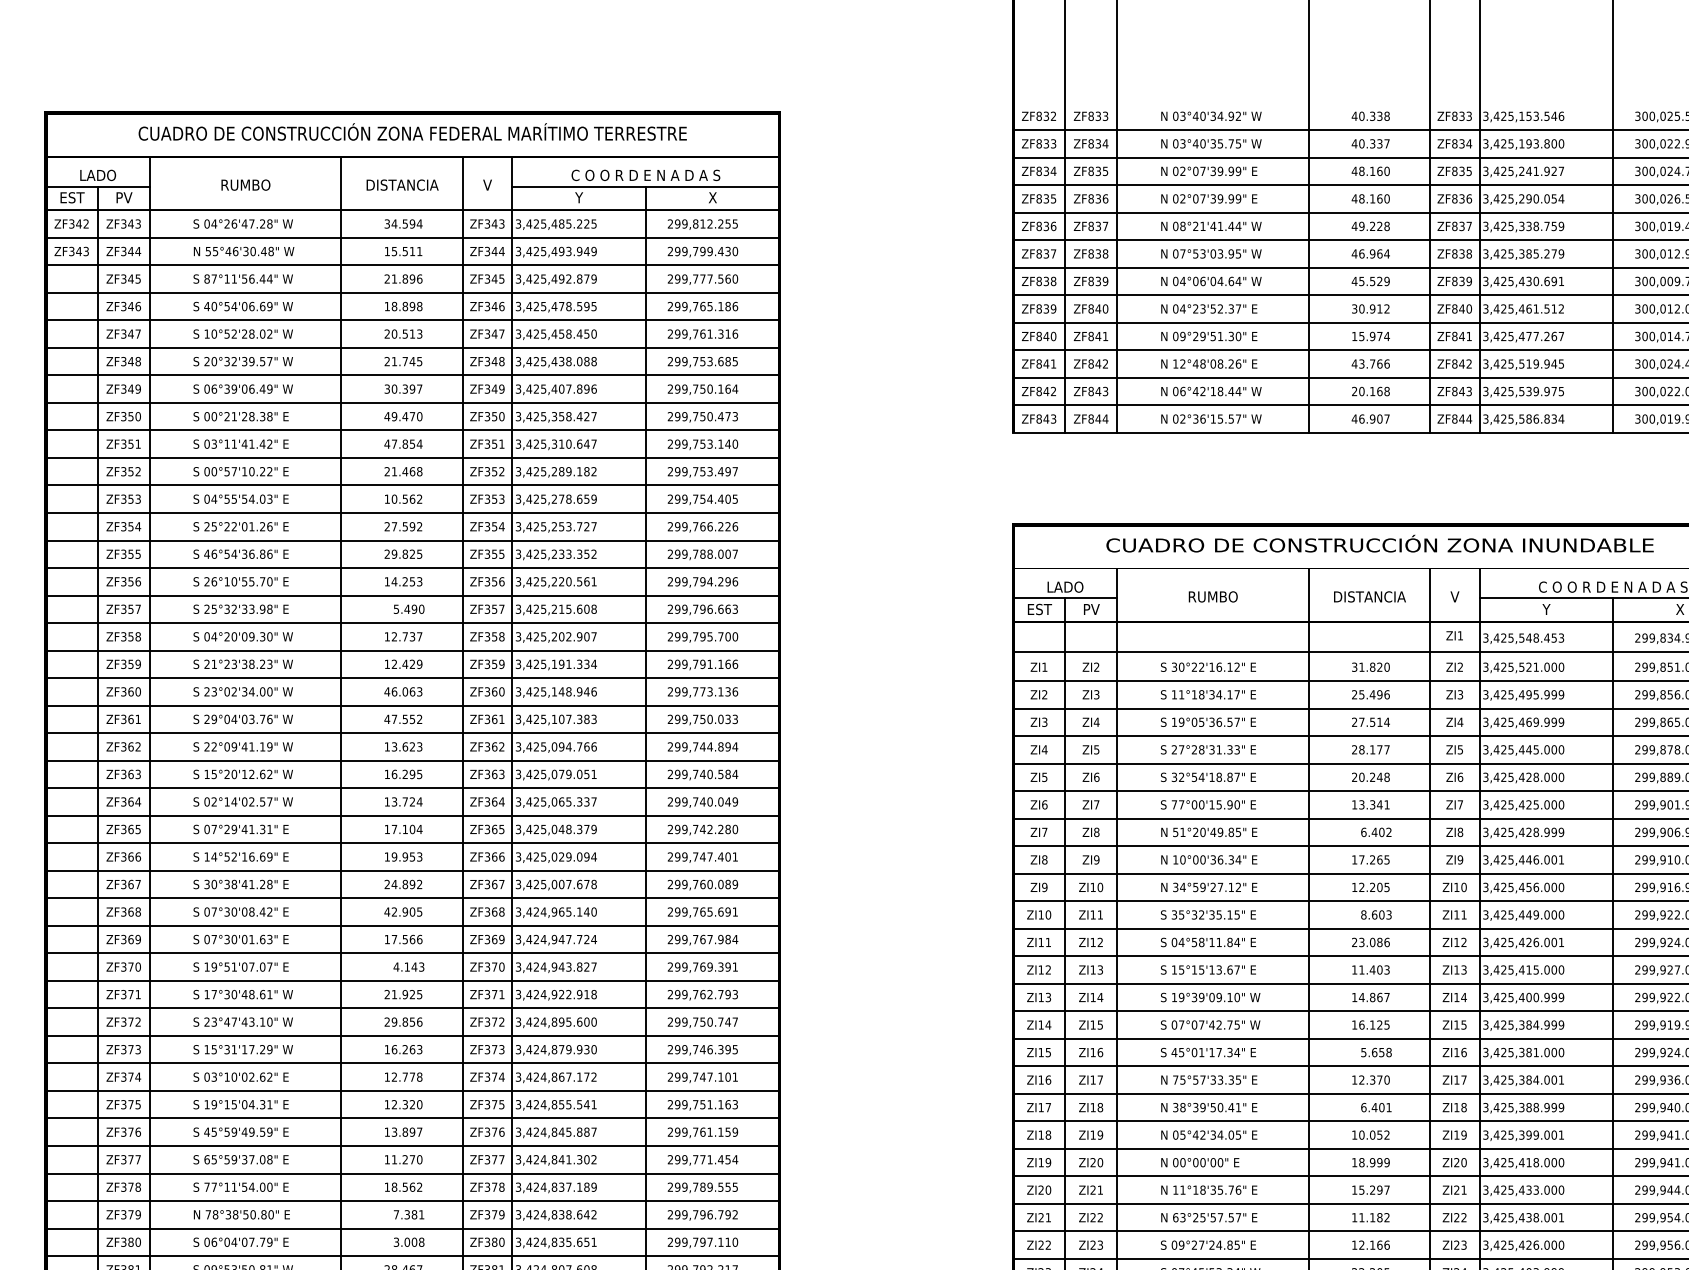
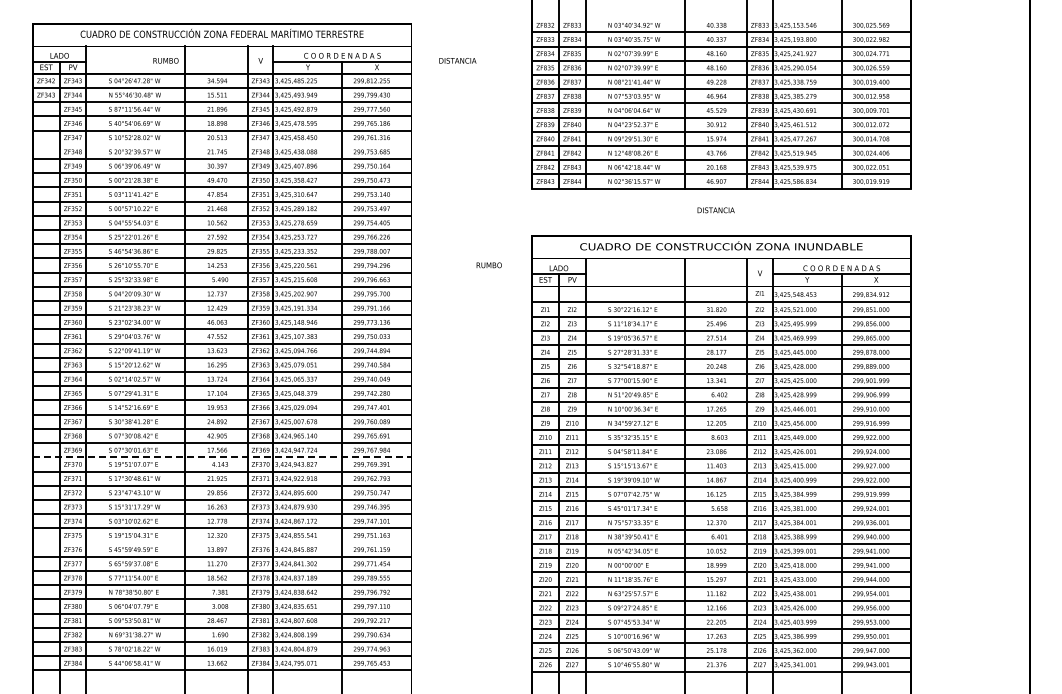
text: (244, 184) -> (165, 60), moved
text: (401, 184) -> (457, 60), moved
line: (411, 347) -> (221, 144), removed
text: (1211, 597) -> (488, 265), moved
text: (1368, 597) -> (715, 210), moved
line: (413, 953) -> (222, 457), solid -> dashed
line: (411, 1118) -> (221, 542), removed

